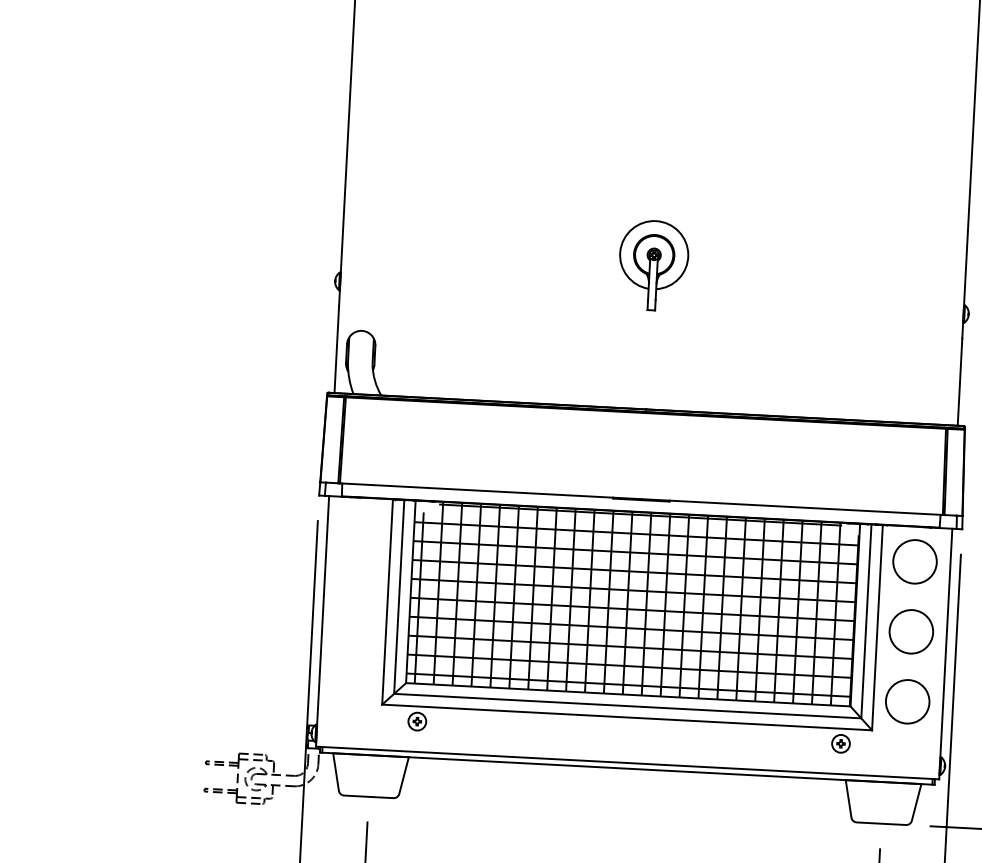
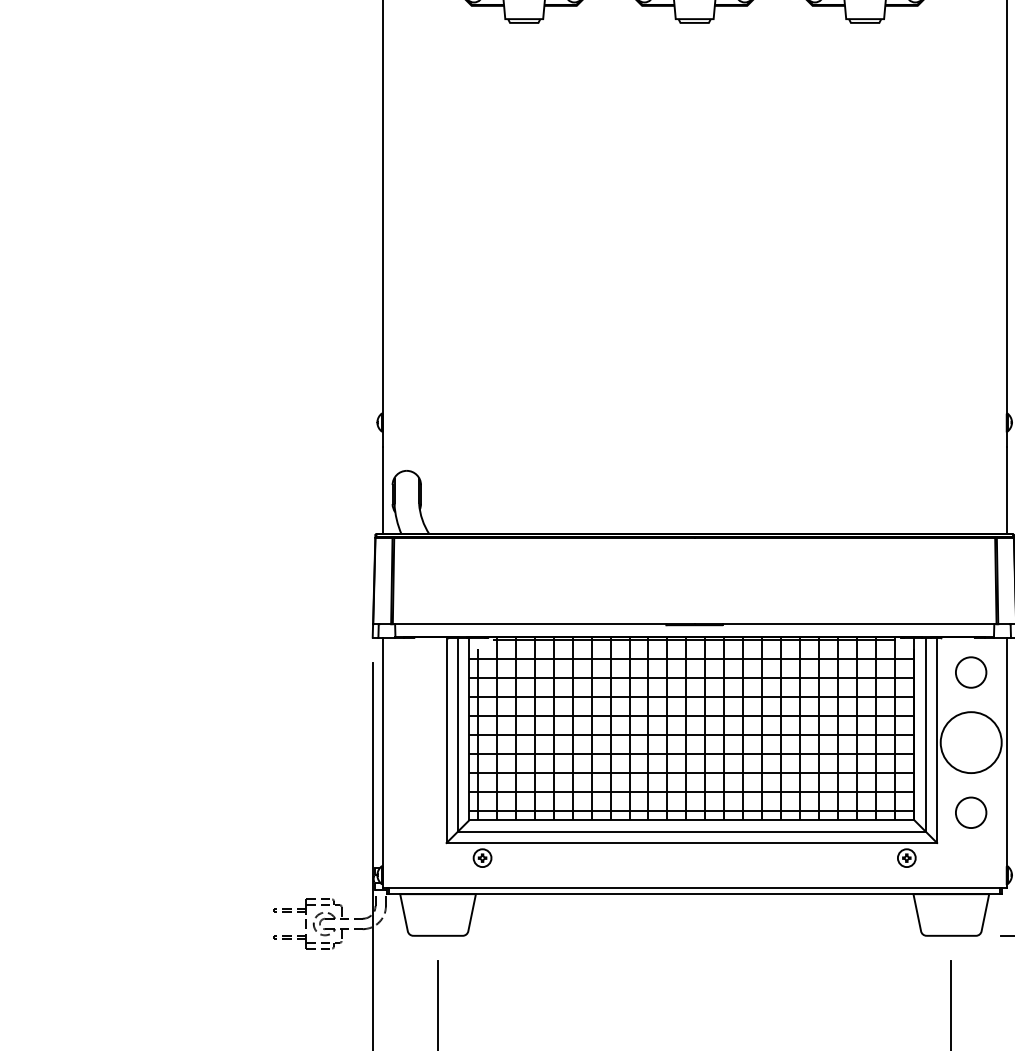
part: (653, 265) -> (694, 390), removed
circle: (914, 561) -> (970, 672), size x0.7
circle: (911, 631) -> (971, 742), size x1.4
circle: (906, 701) -> (970, 812), size x0.7

